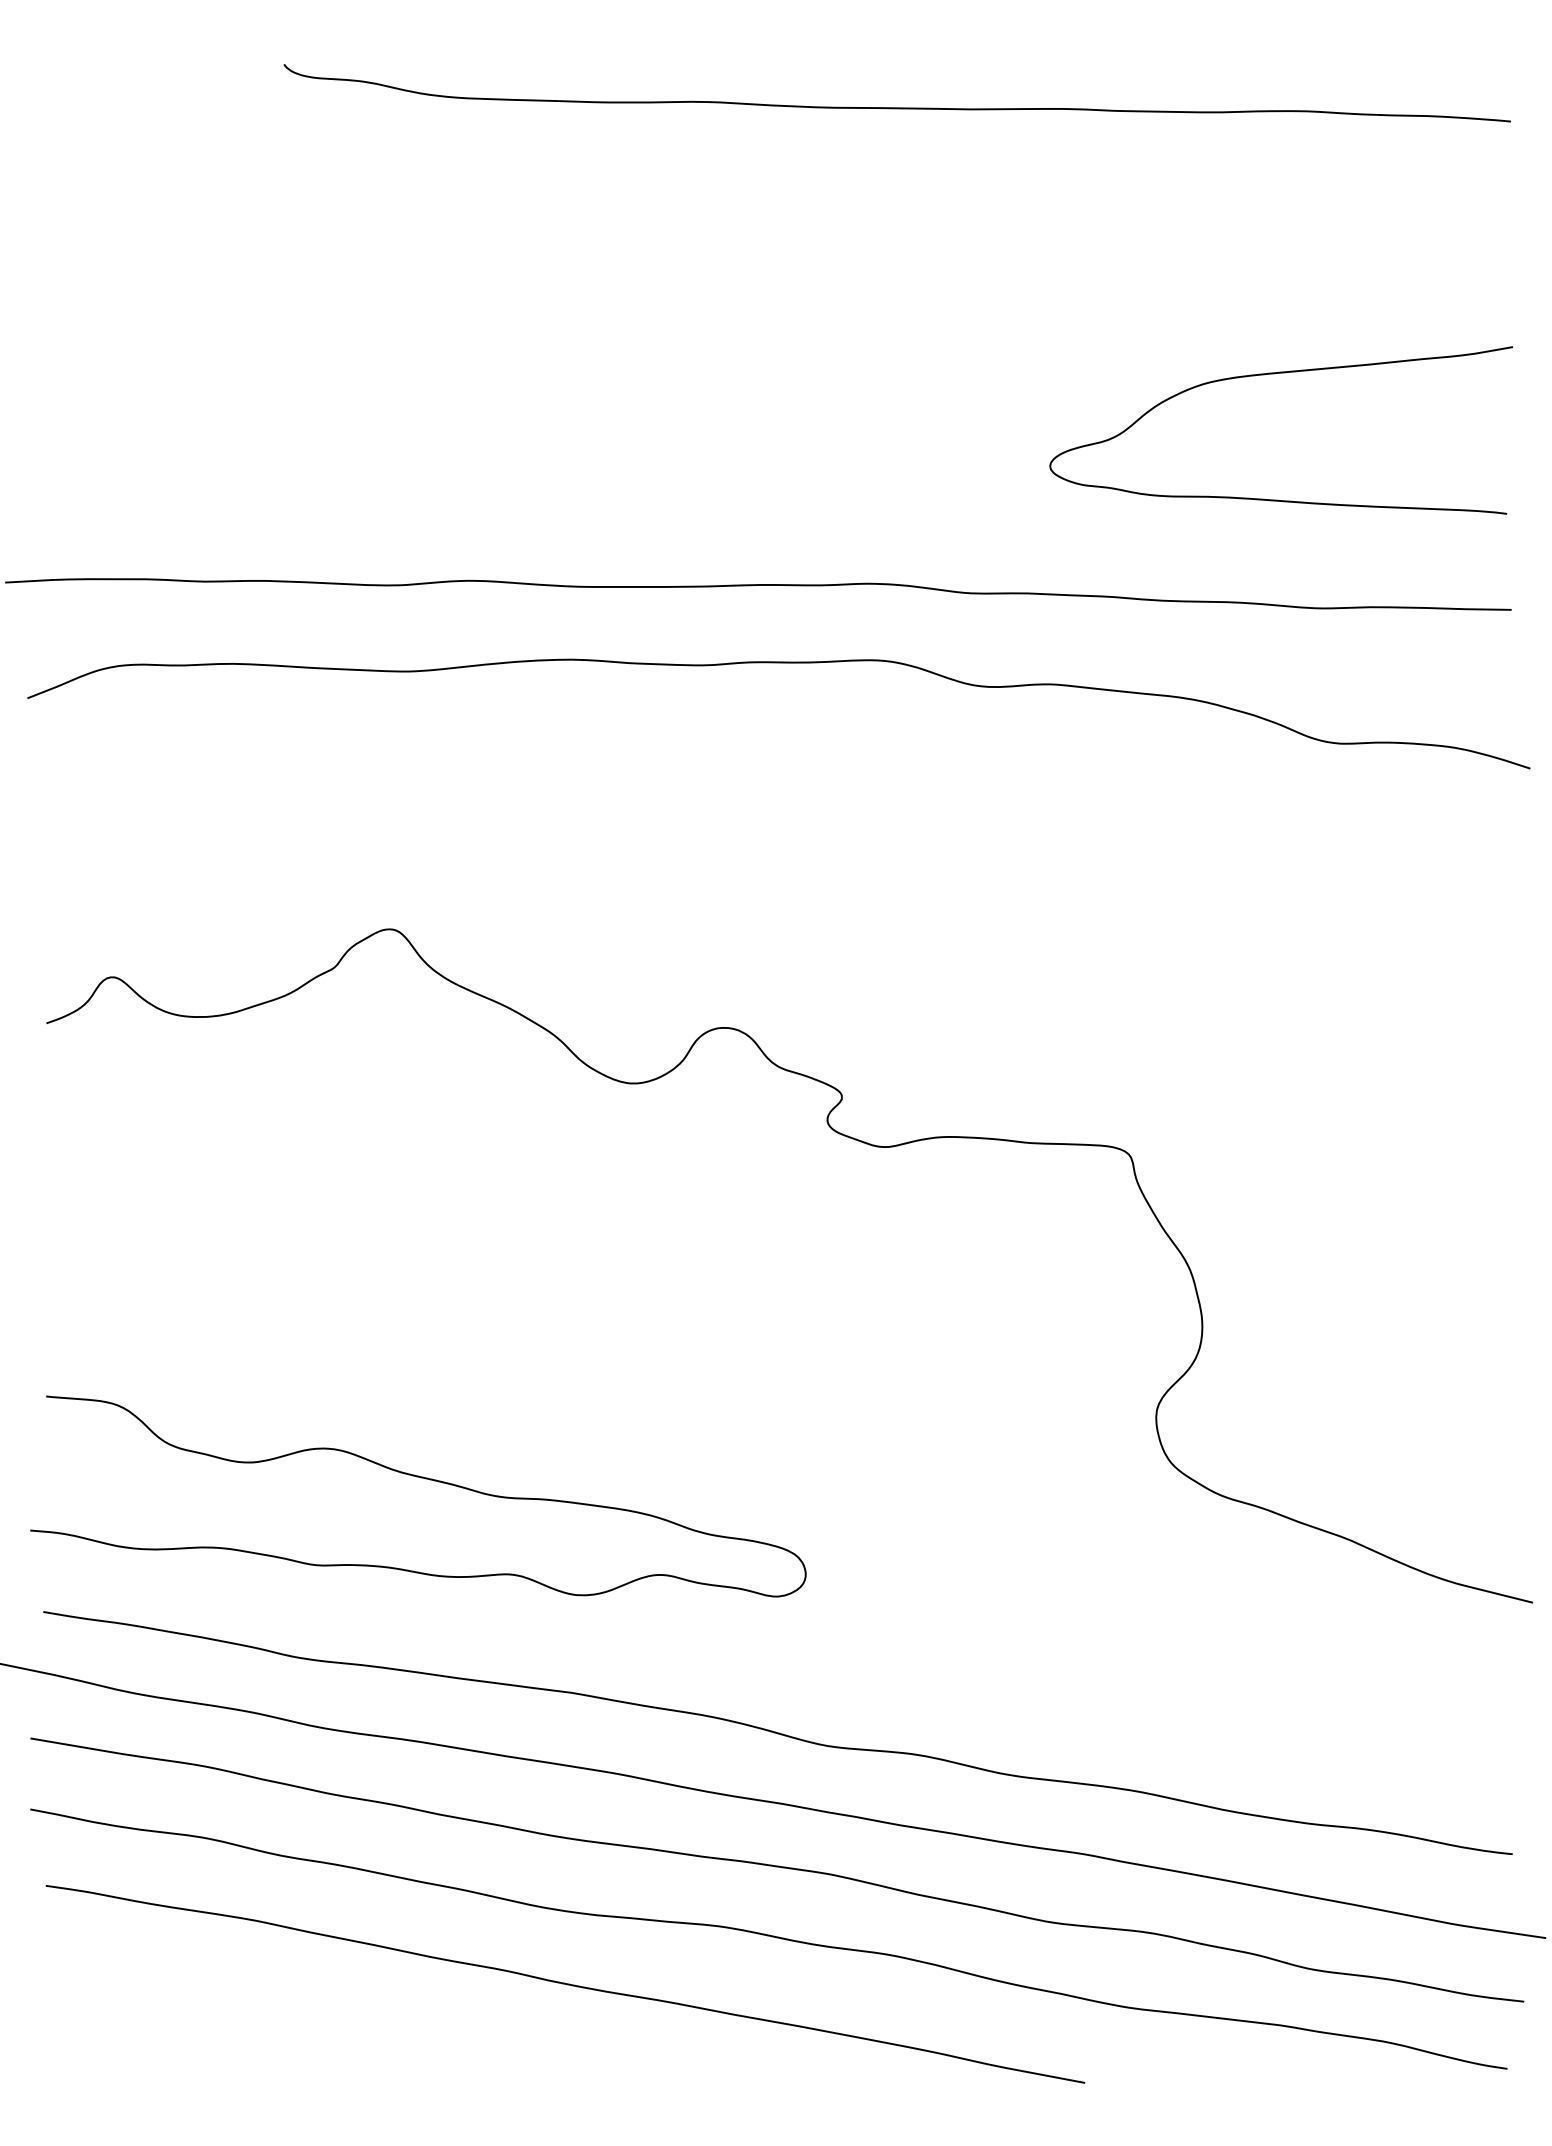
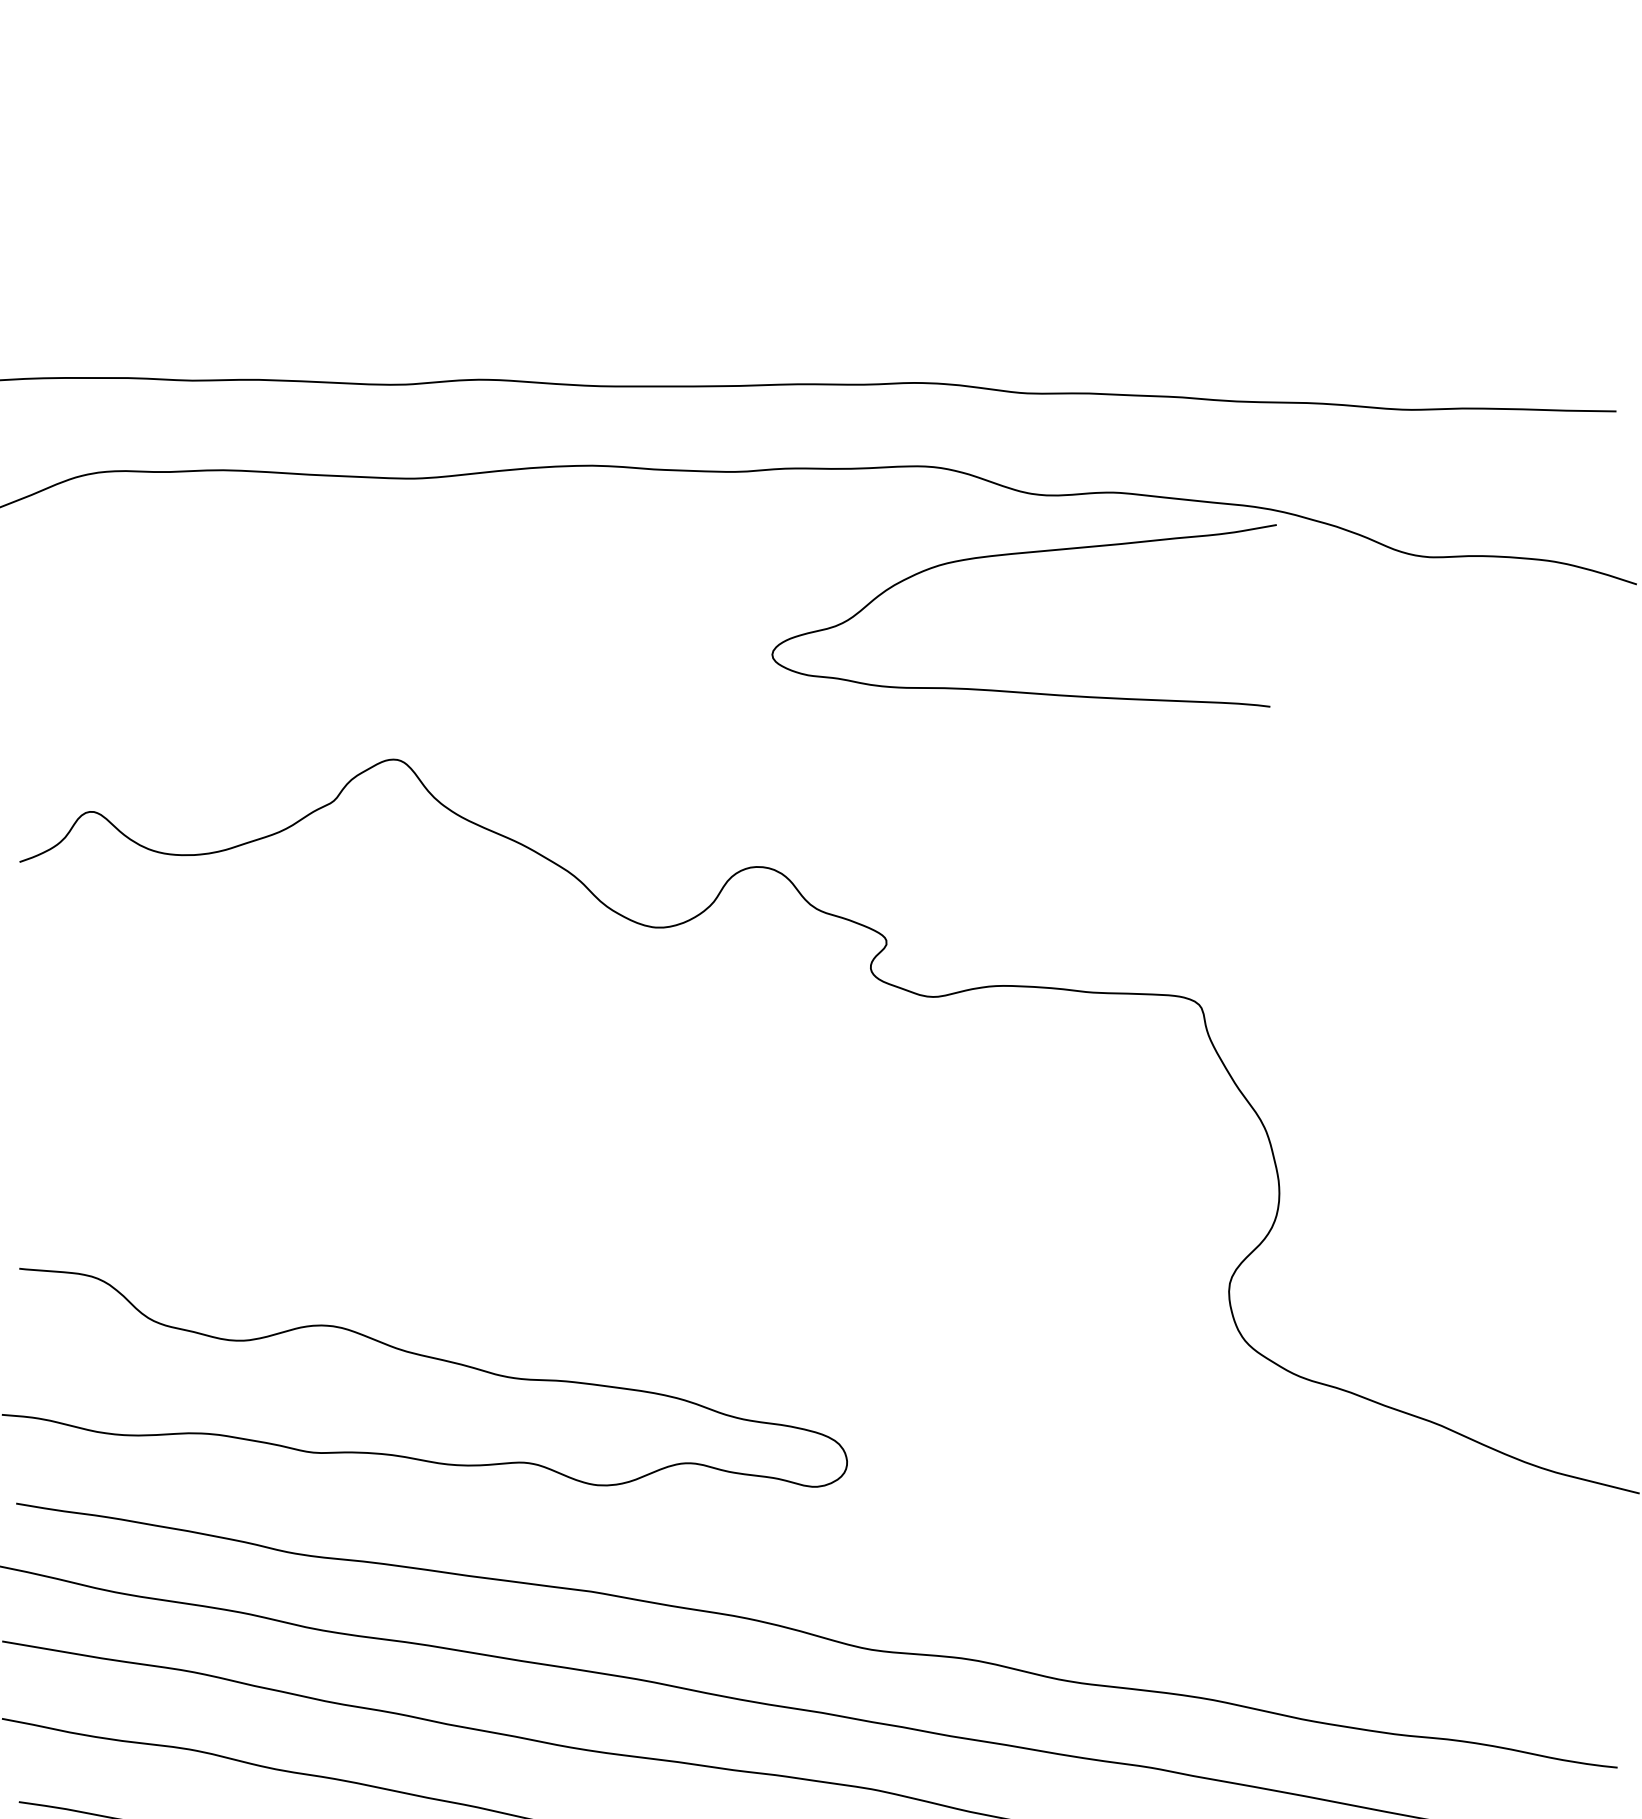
curve: (1274, 374) -> (1016, 554), moved

